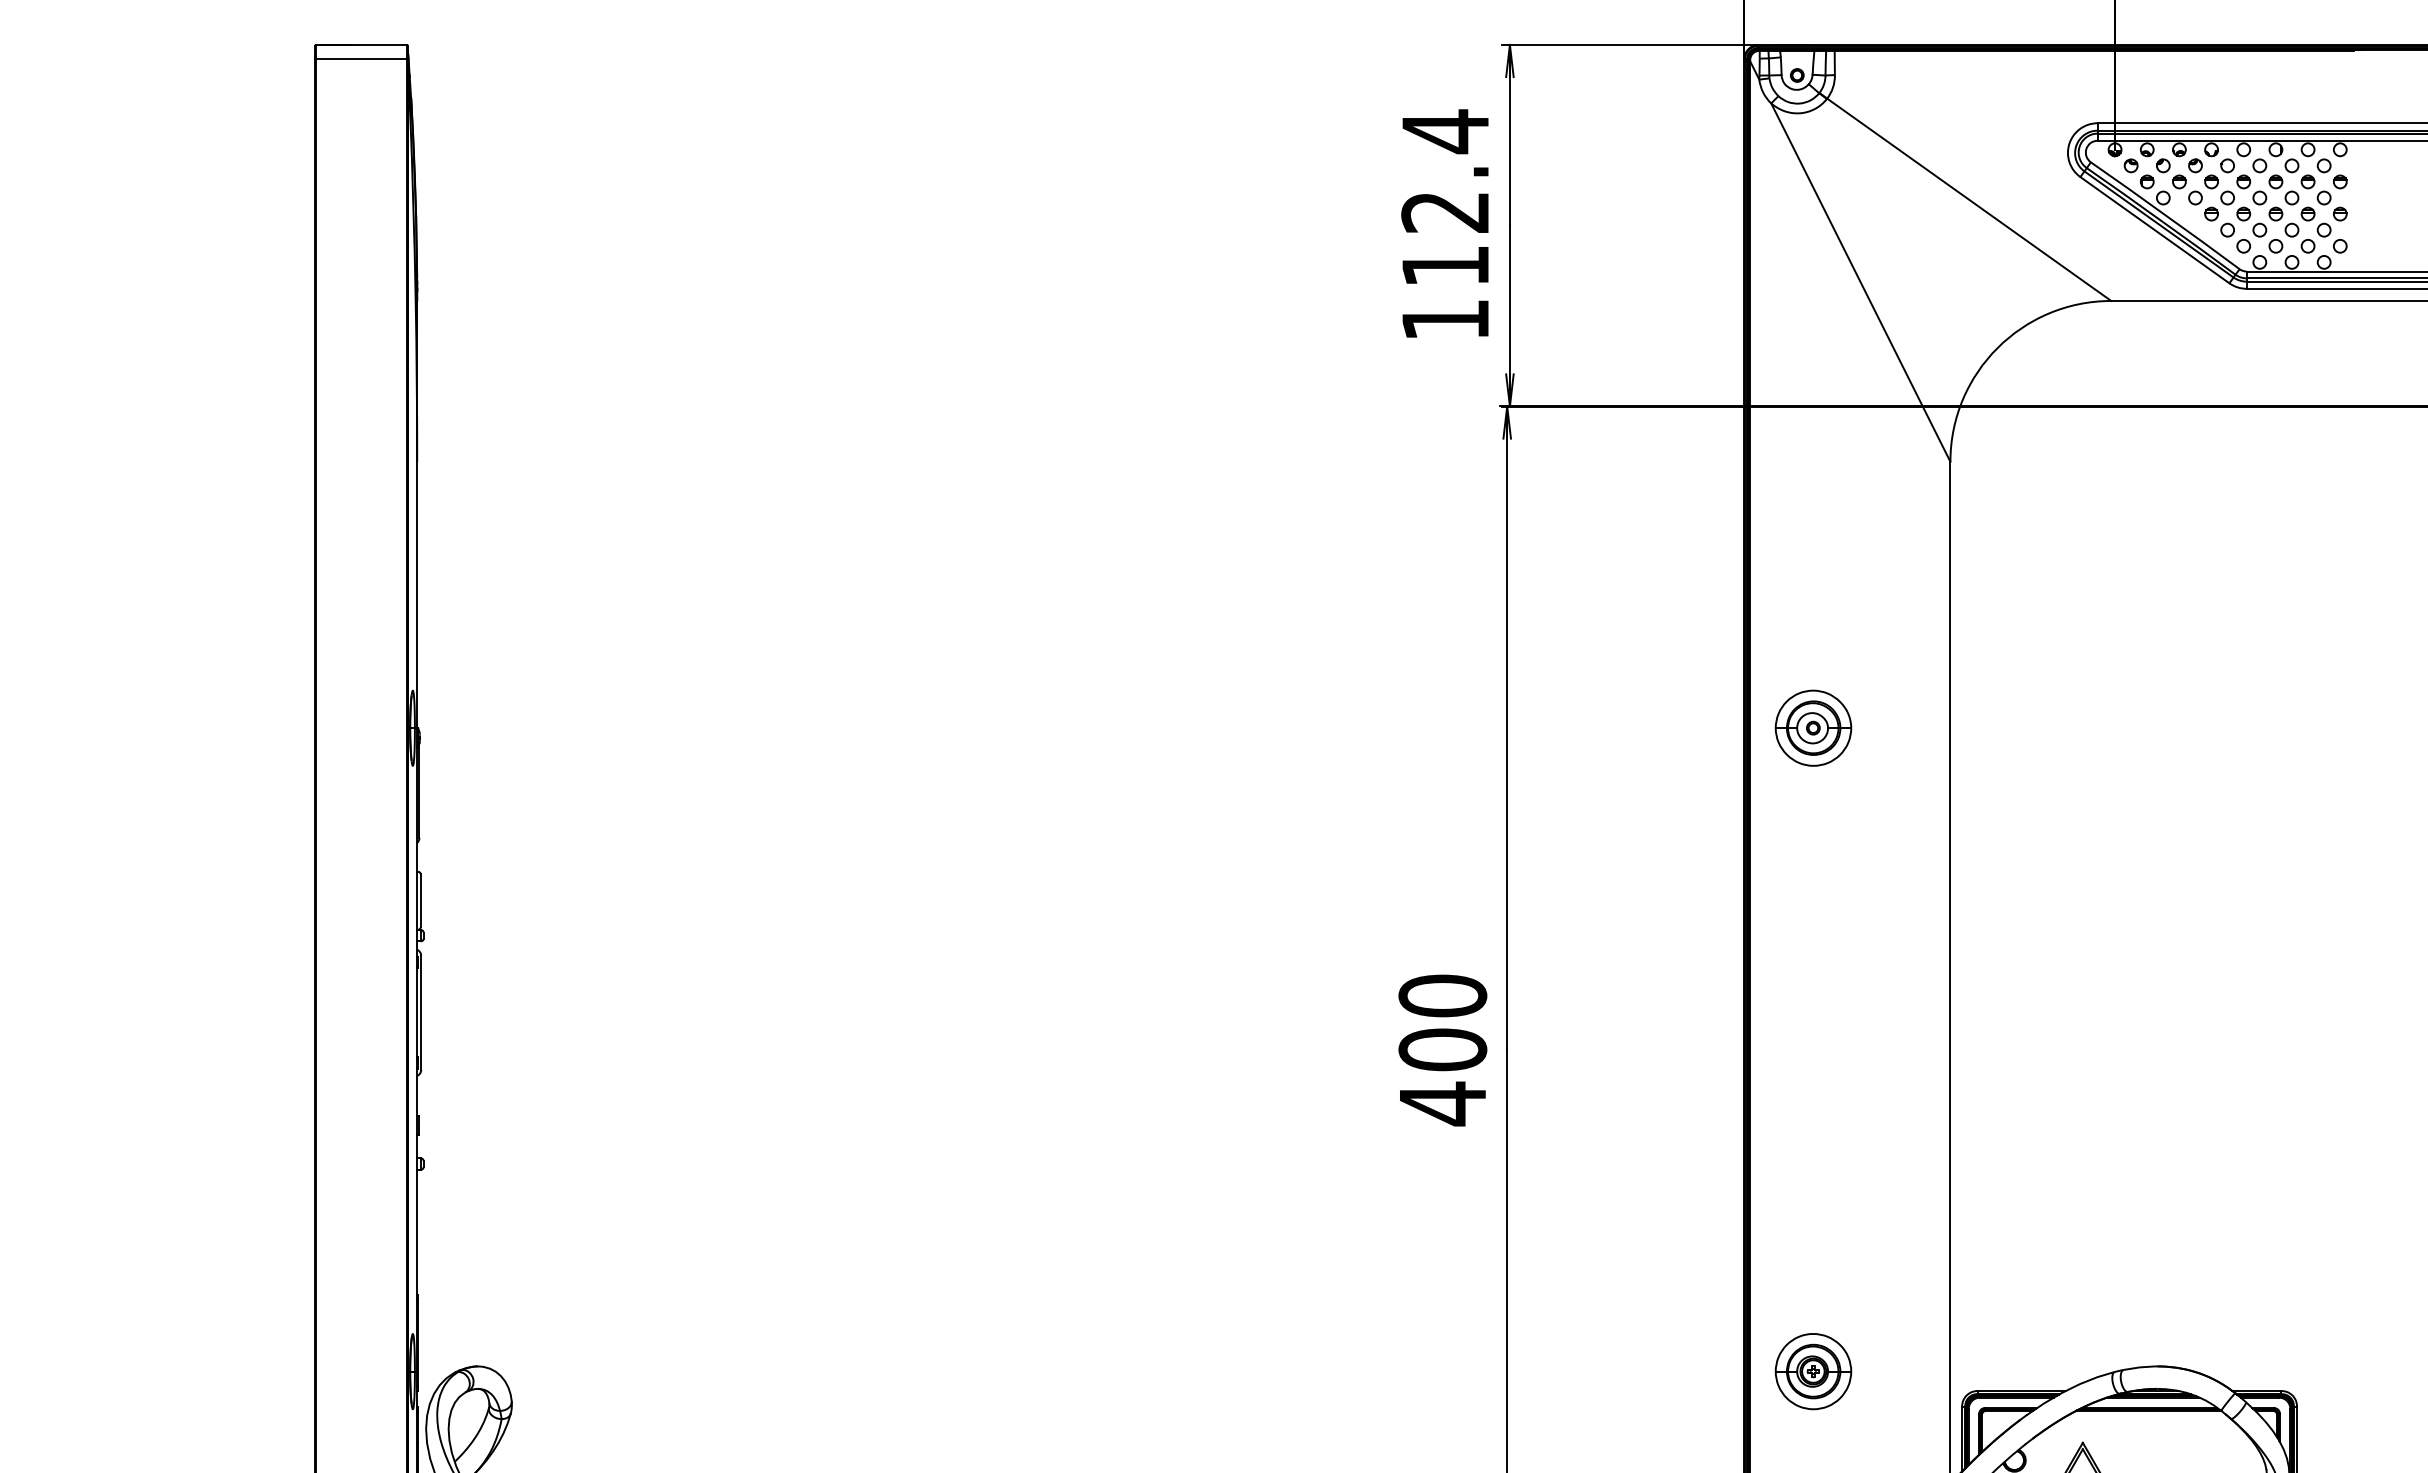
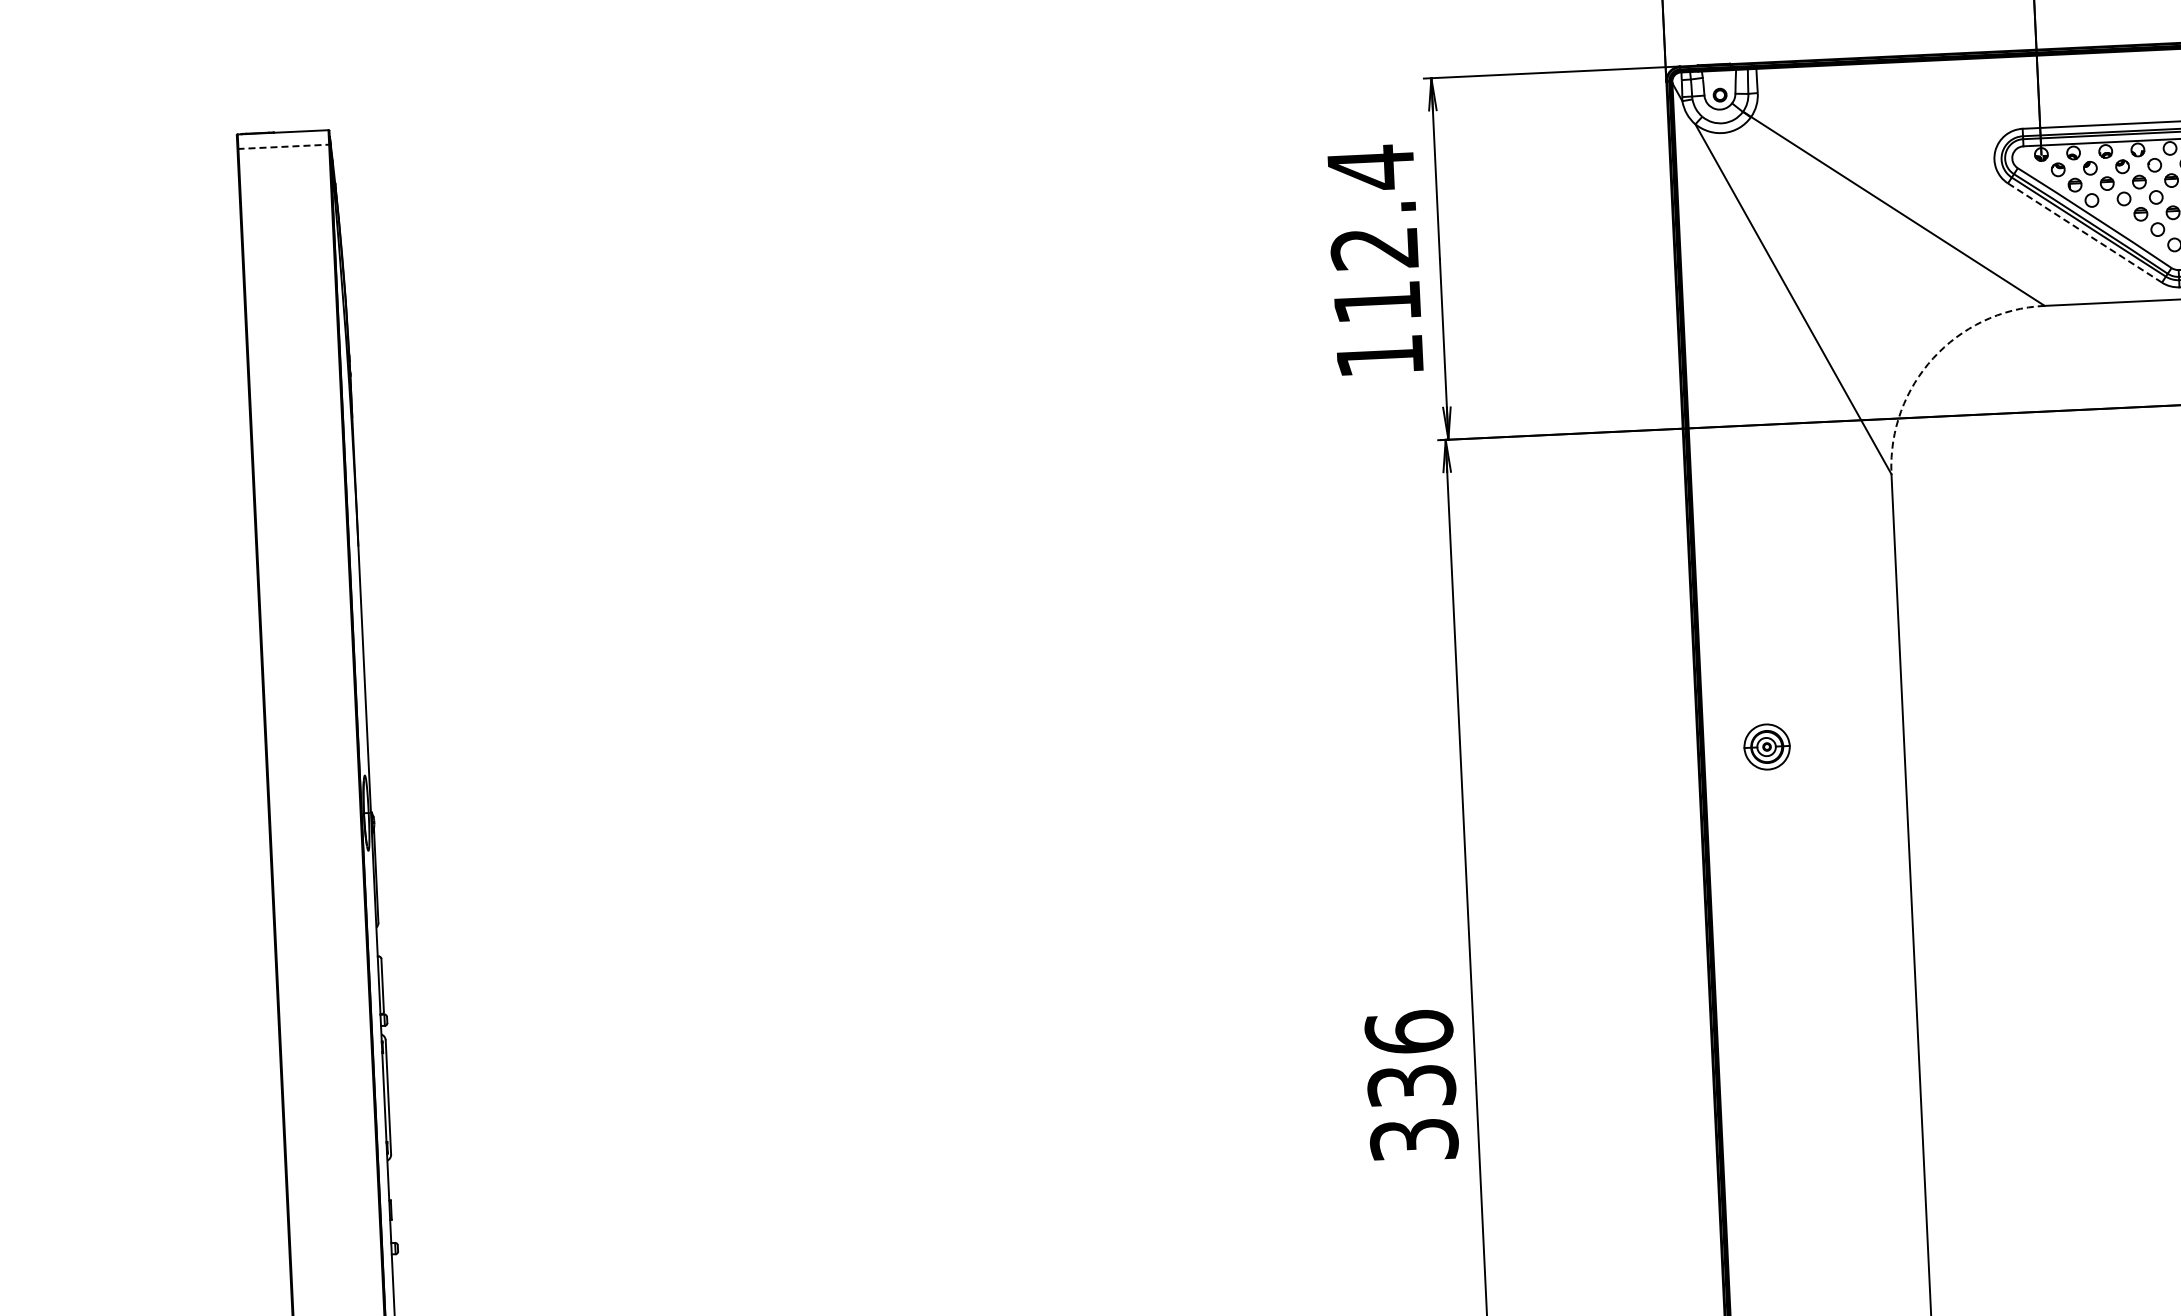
line: (362, 59) -> (284, 146), solid -> dashed
line: (2154, 230) -> (2084, 233), solid -> dashed
arc: (1997, 348) -> (1933, 358), solid -> dashed
part: (1813, 727) -> (1767, 746), size x0.6
text: (1442, 1050) -> (1411, 1086), 400 -> 336

